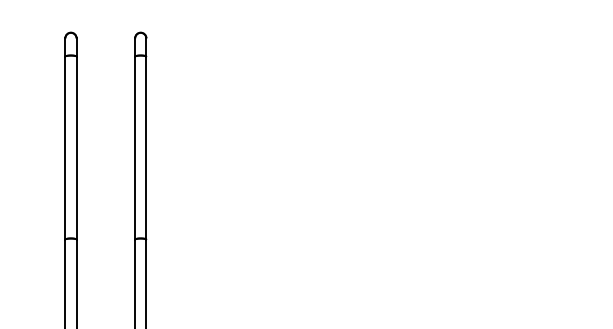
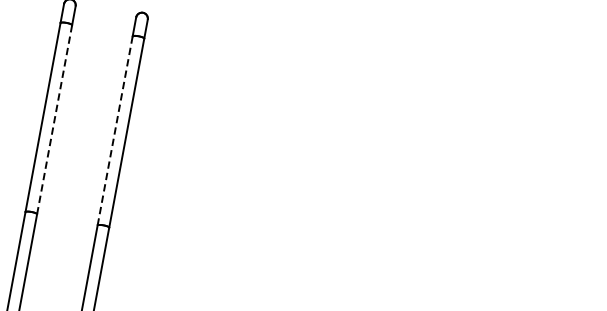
line: (76, 147) -> (54, 119), solid -> dashed
line: (135, 148) -> (115, 131), solid -> dashed

